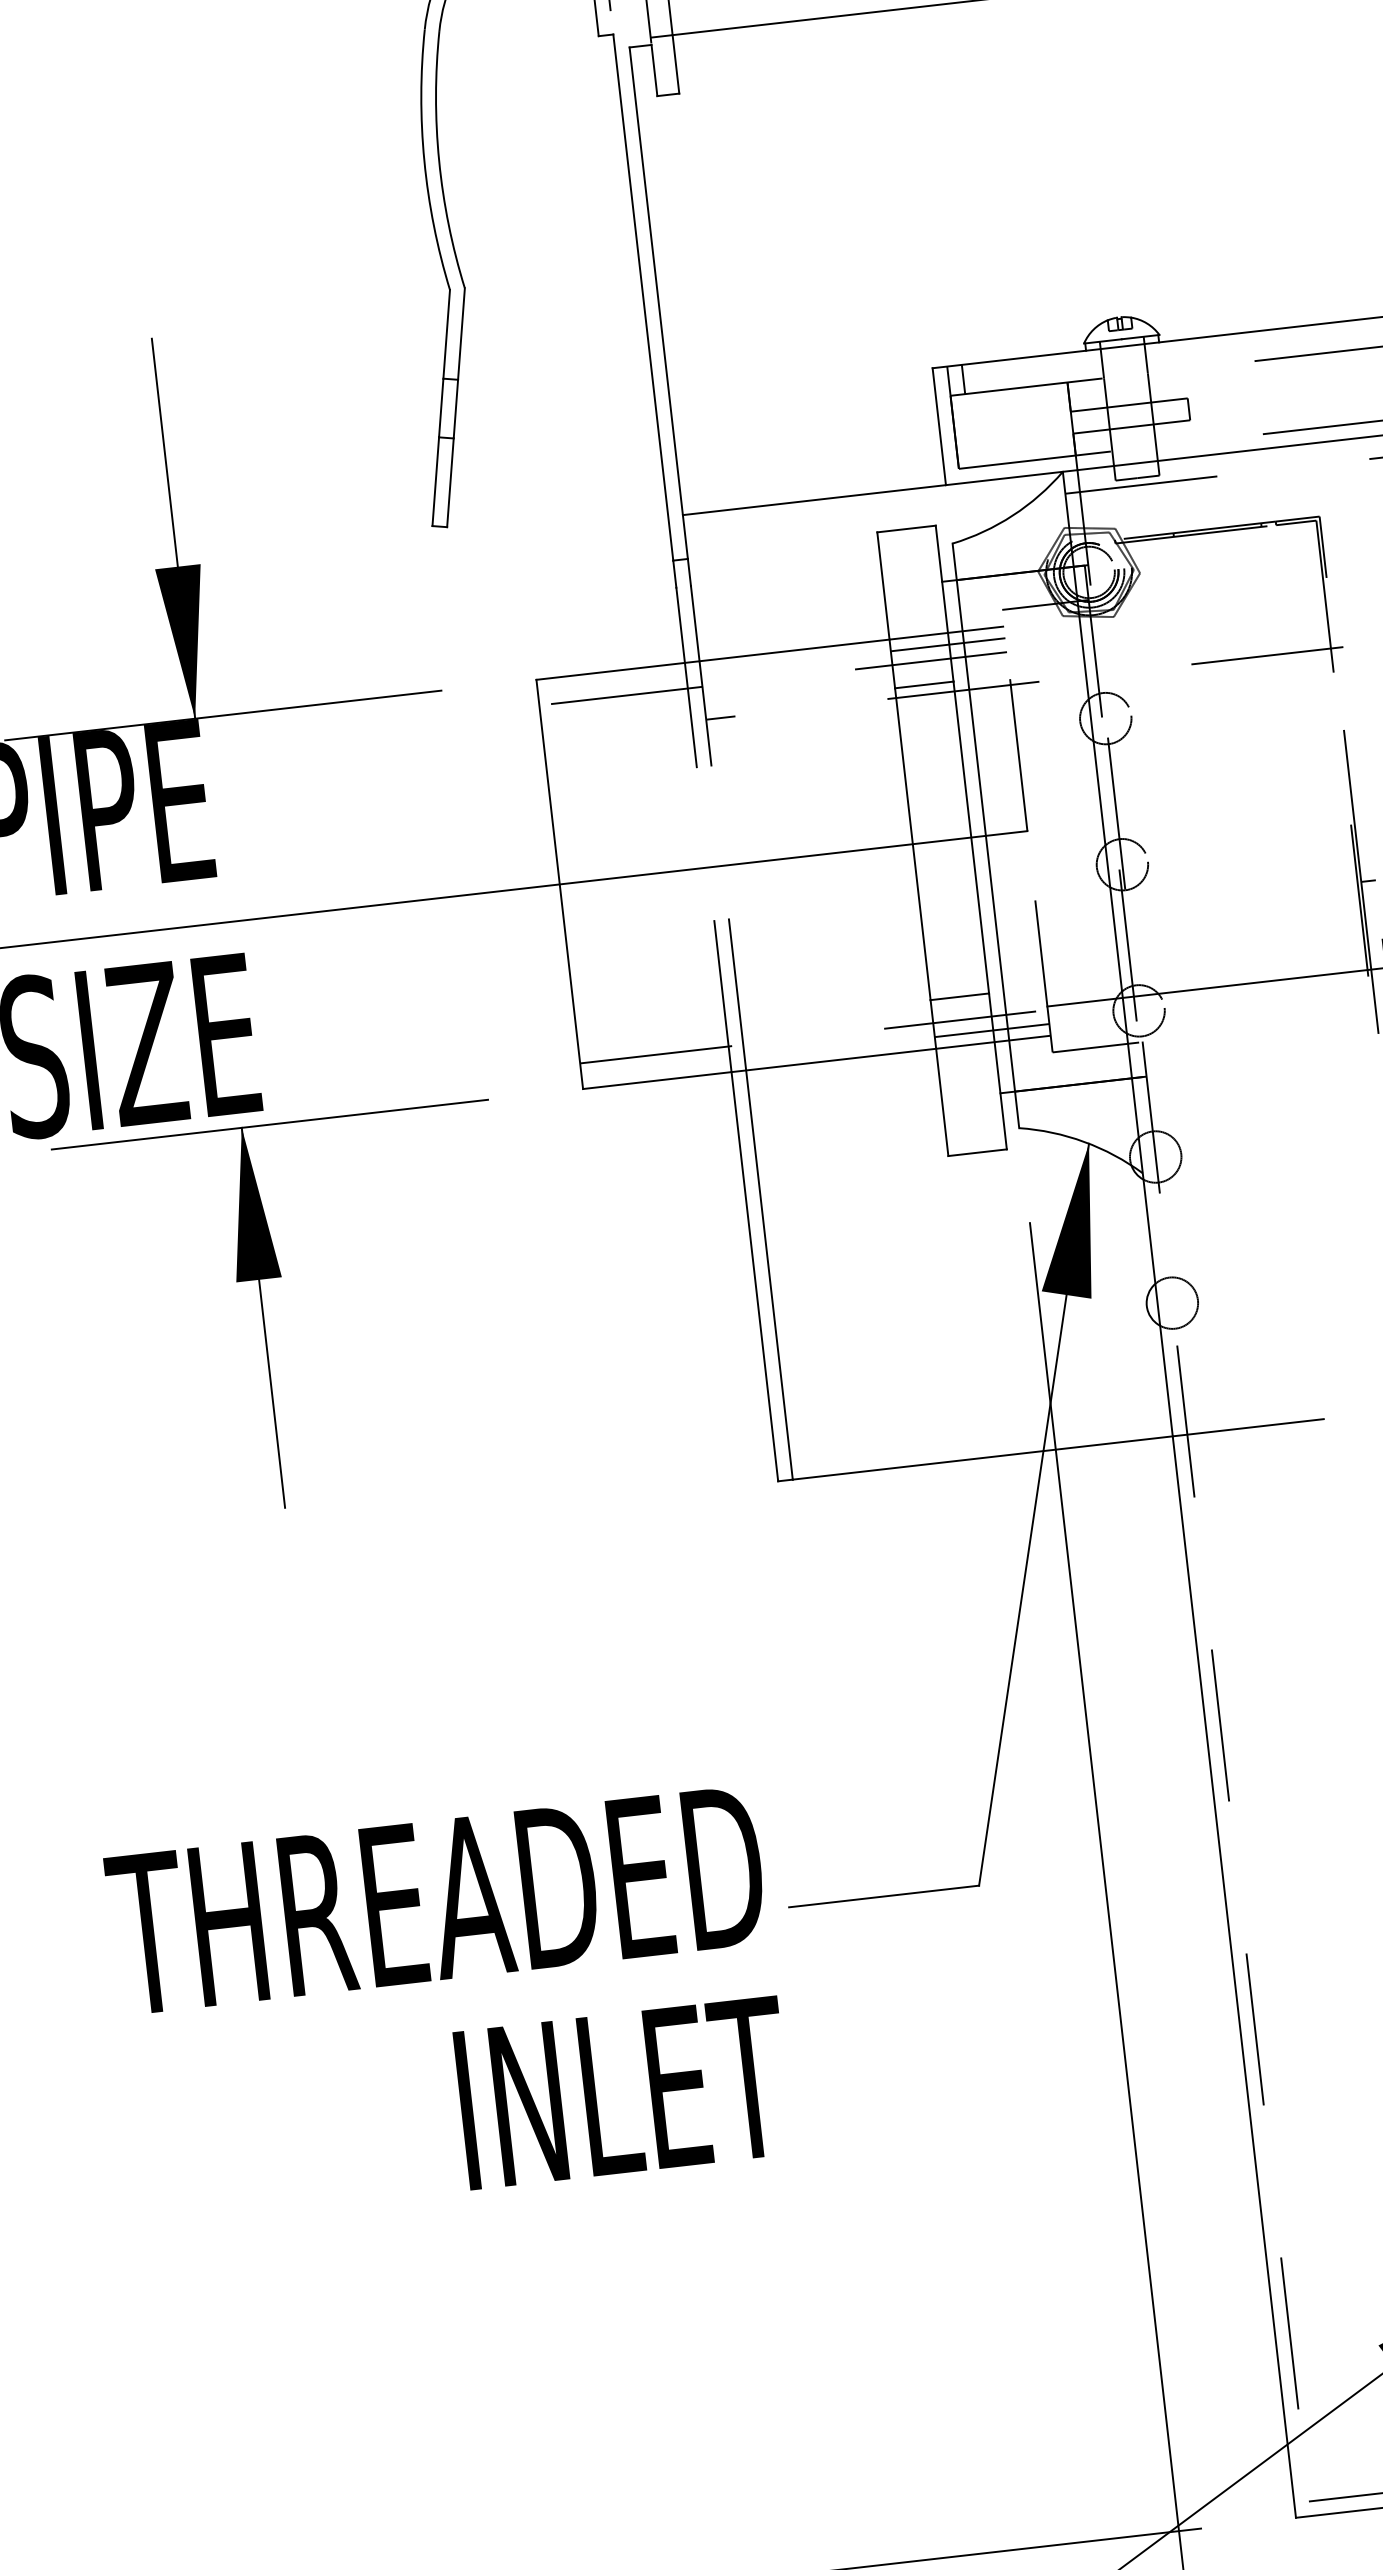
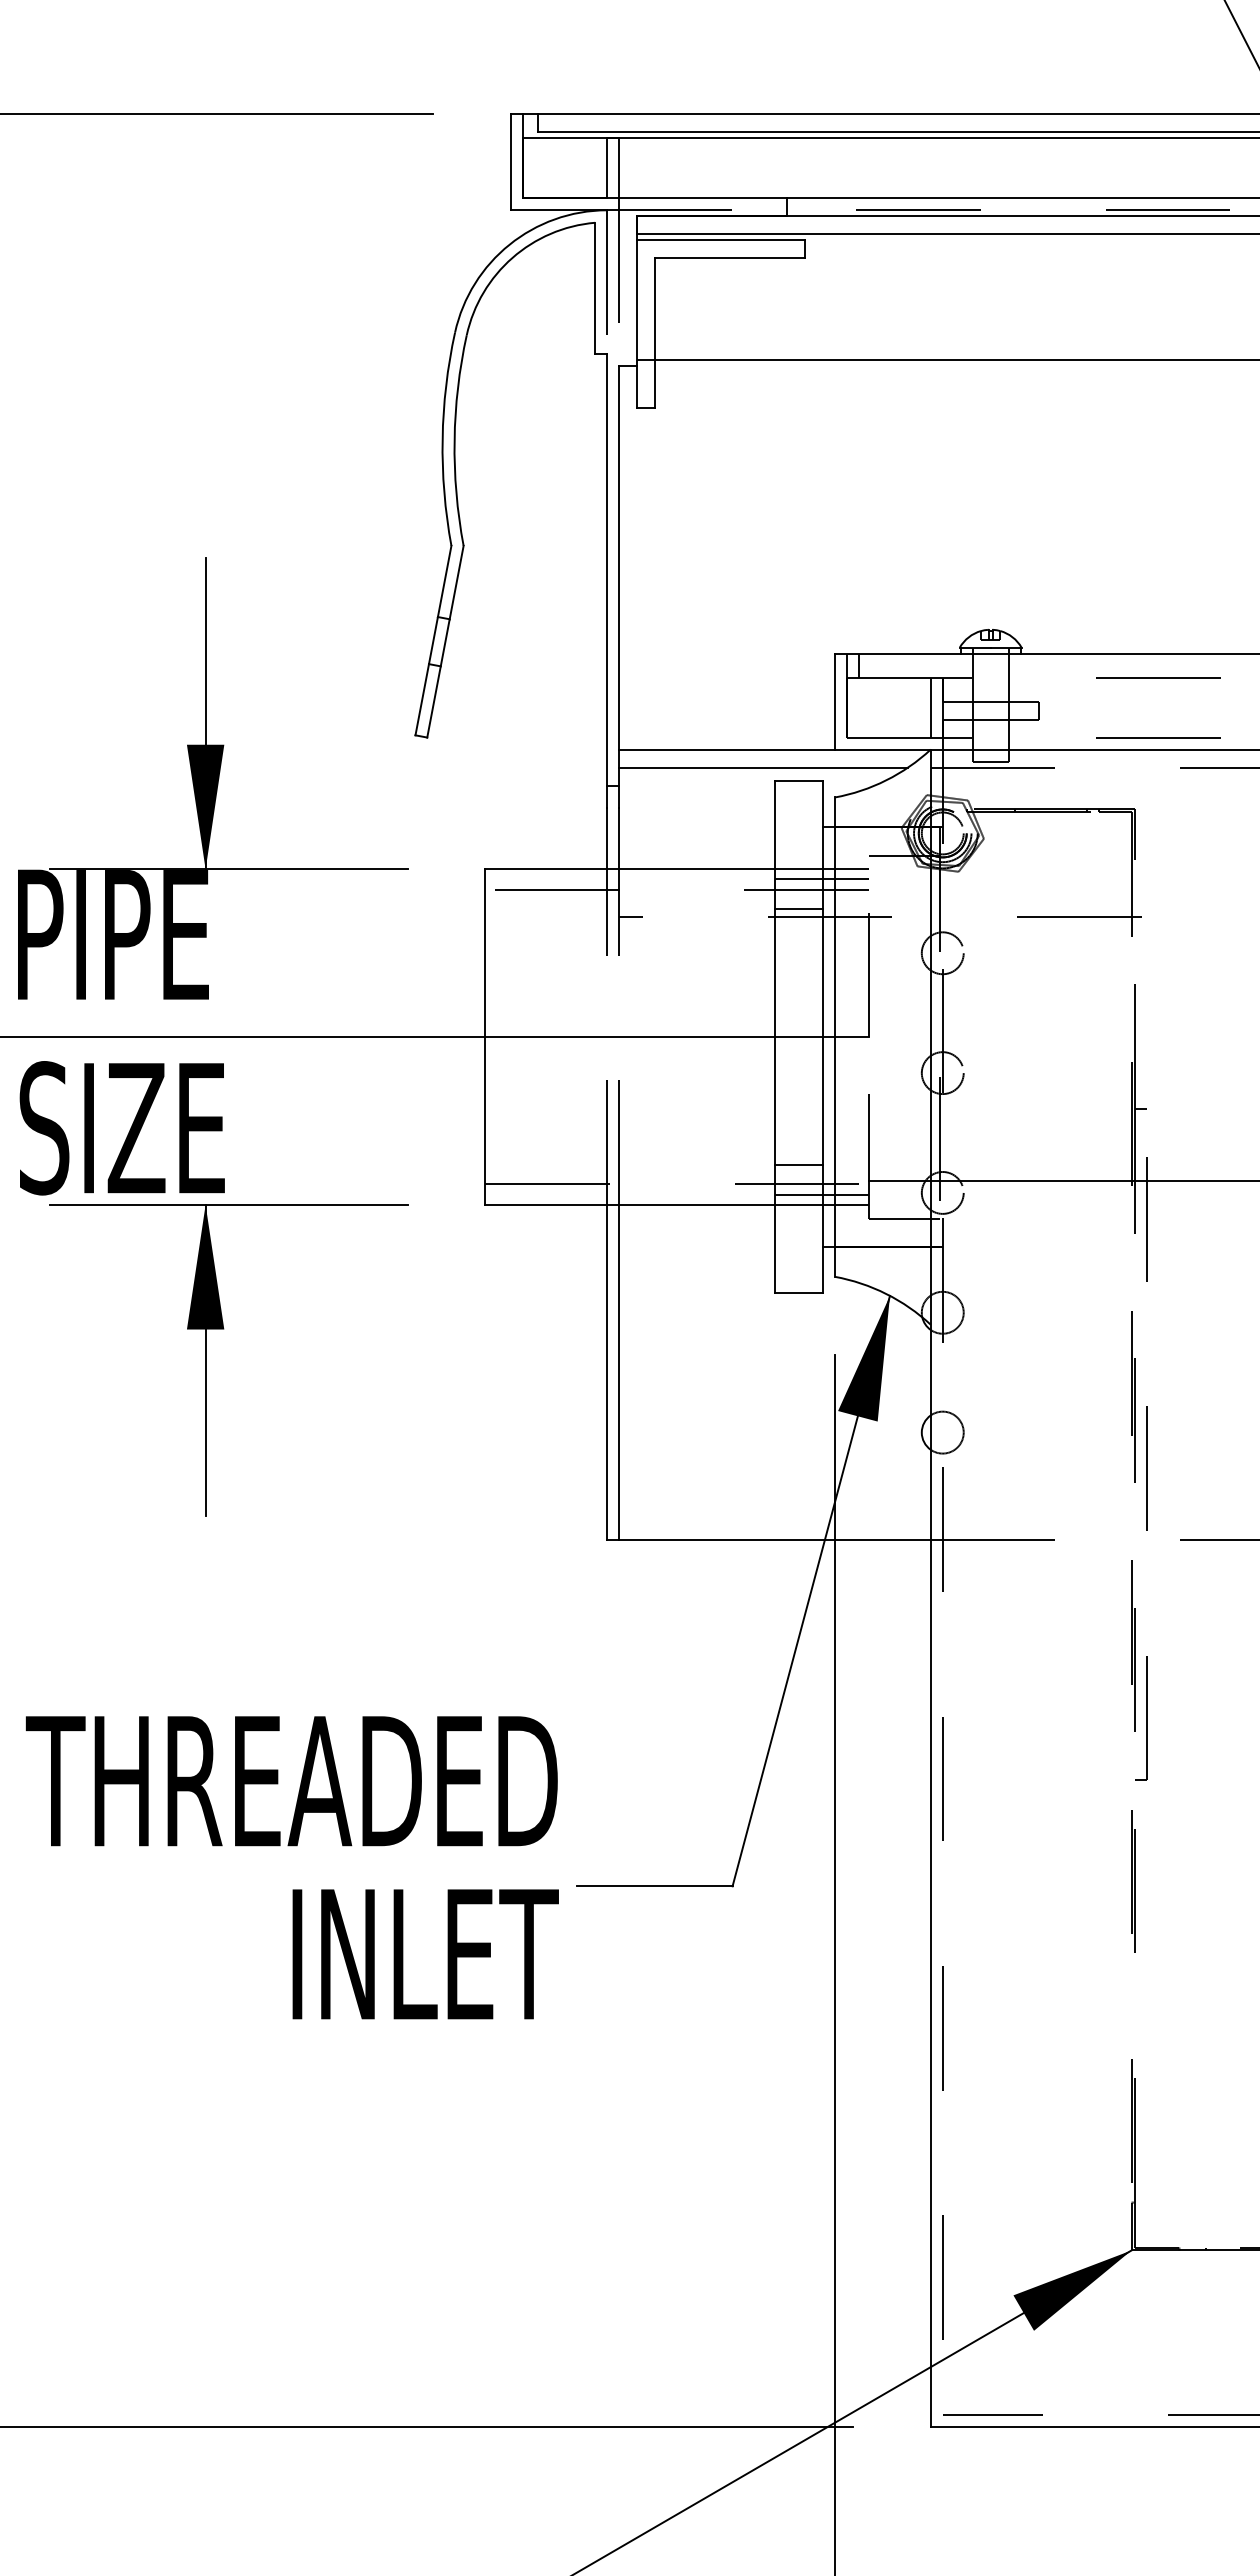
line: (1056, 420) -> (930, 707), added
line: (861, 516) -> (763, 767), added
text: (447, 2005) -> (291, 1867), moved

